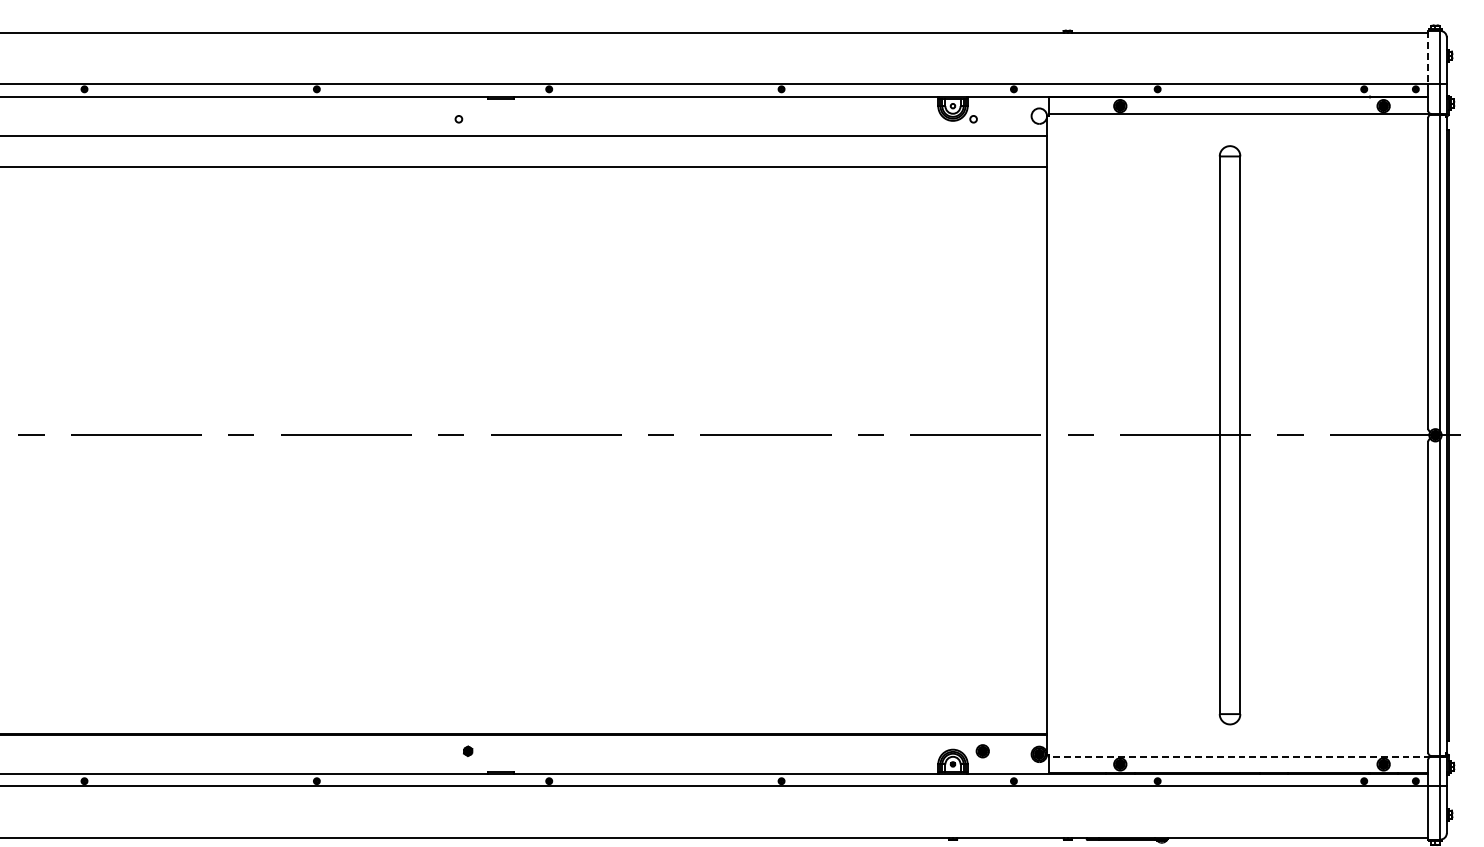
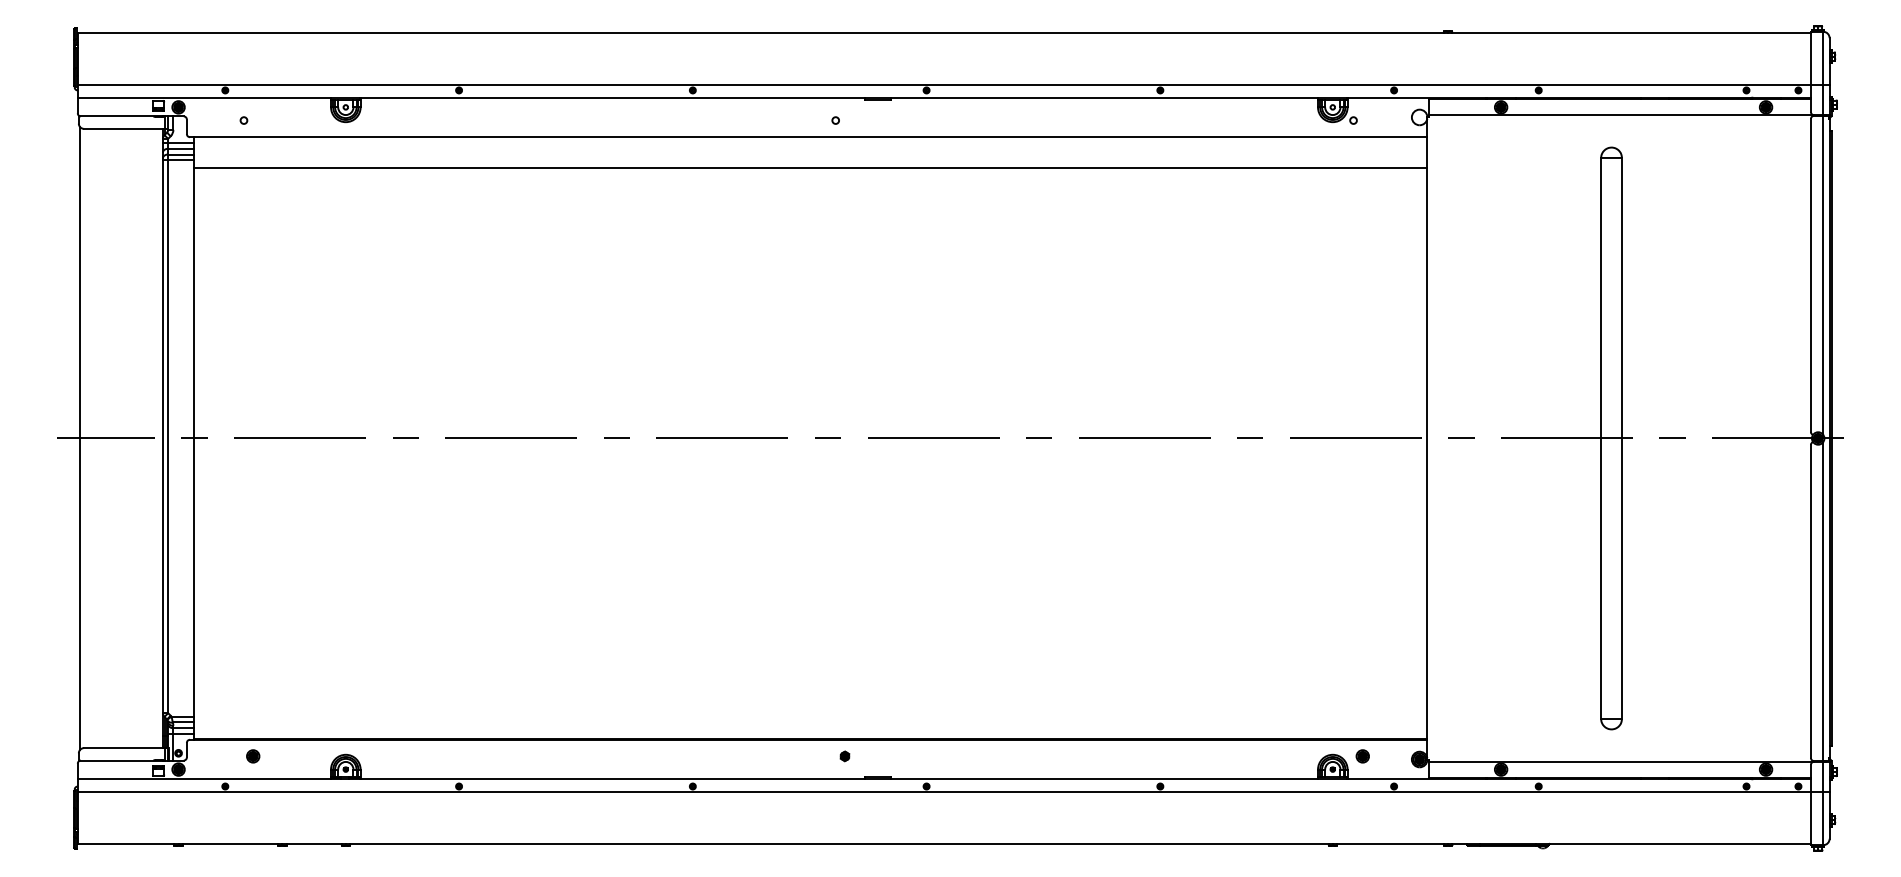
line: (1427, 57) -> (1810, 58), dashed -> solid
line: (1239, 756) -> (1621, 761), dashed -> solid

